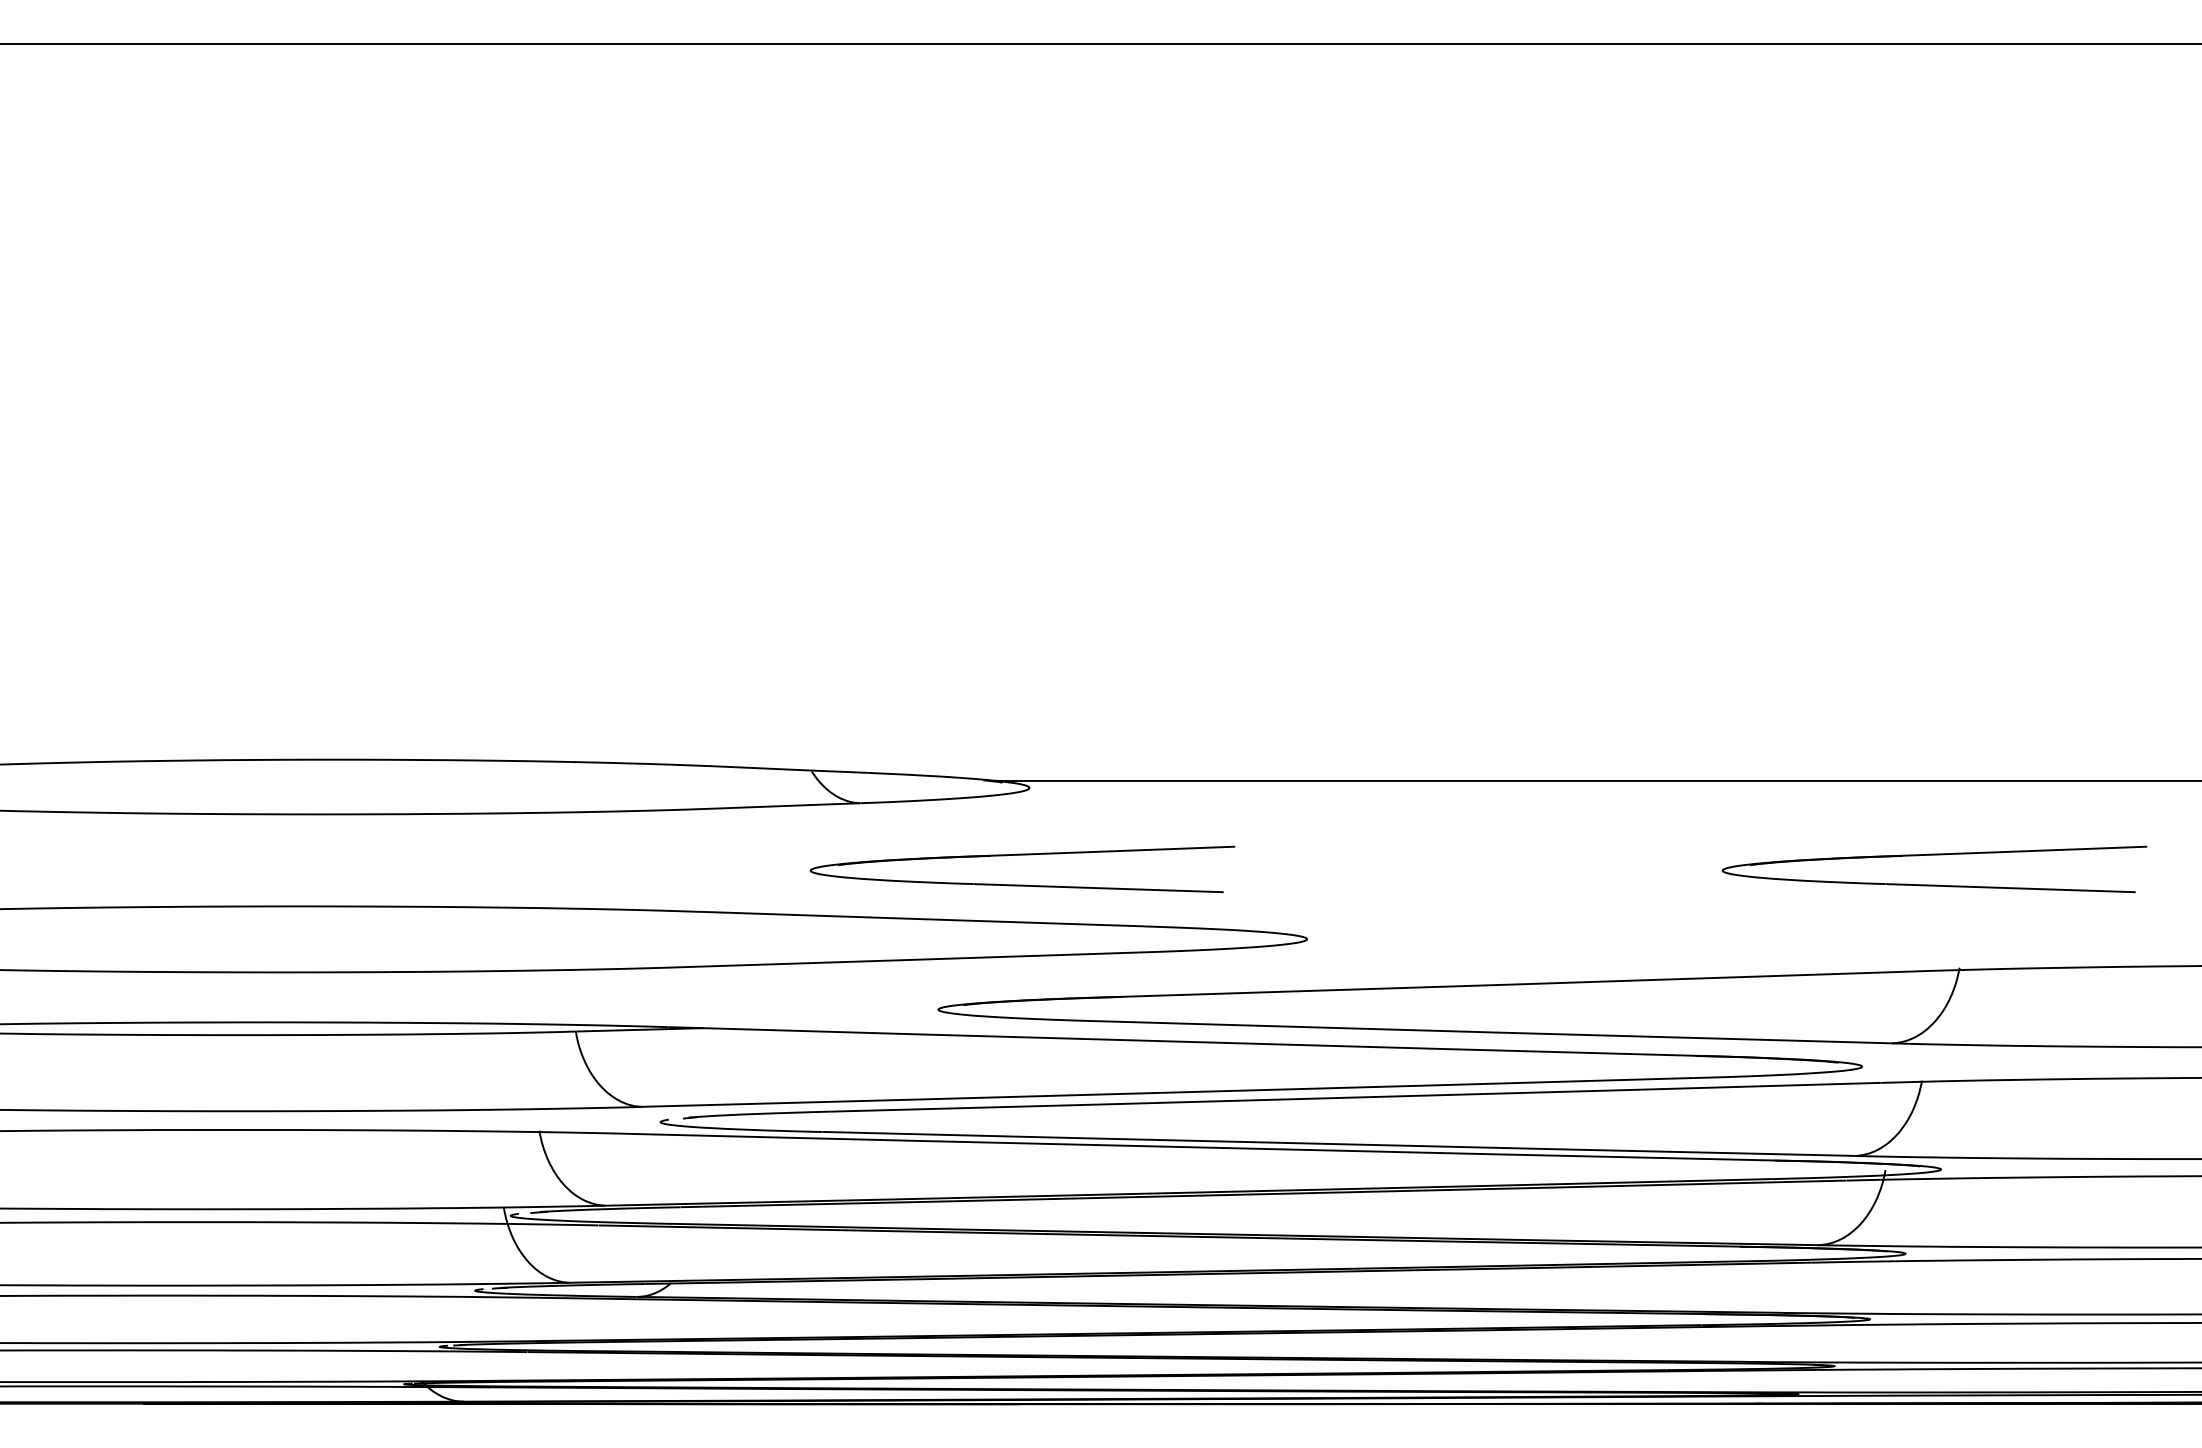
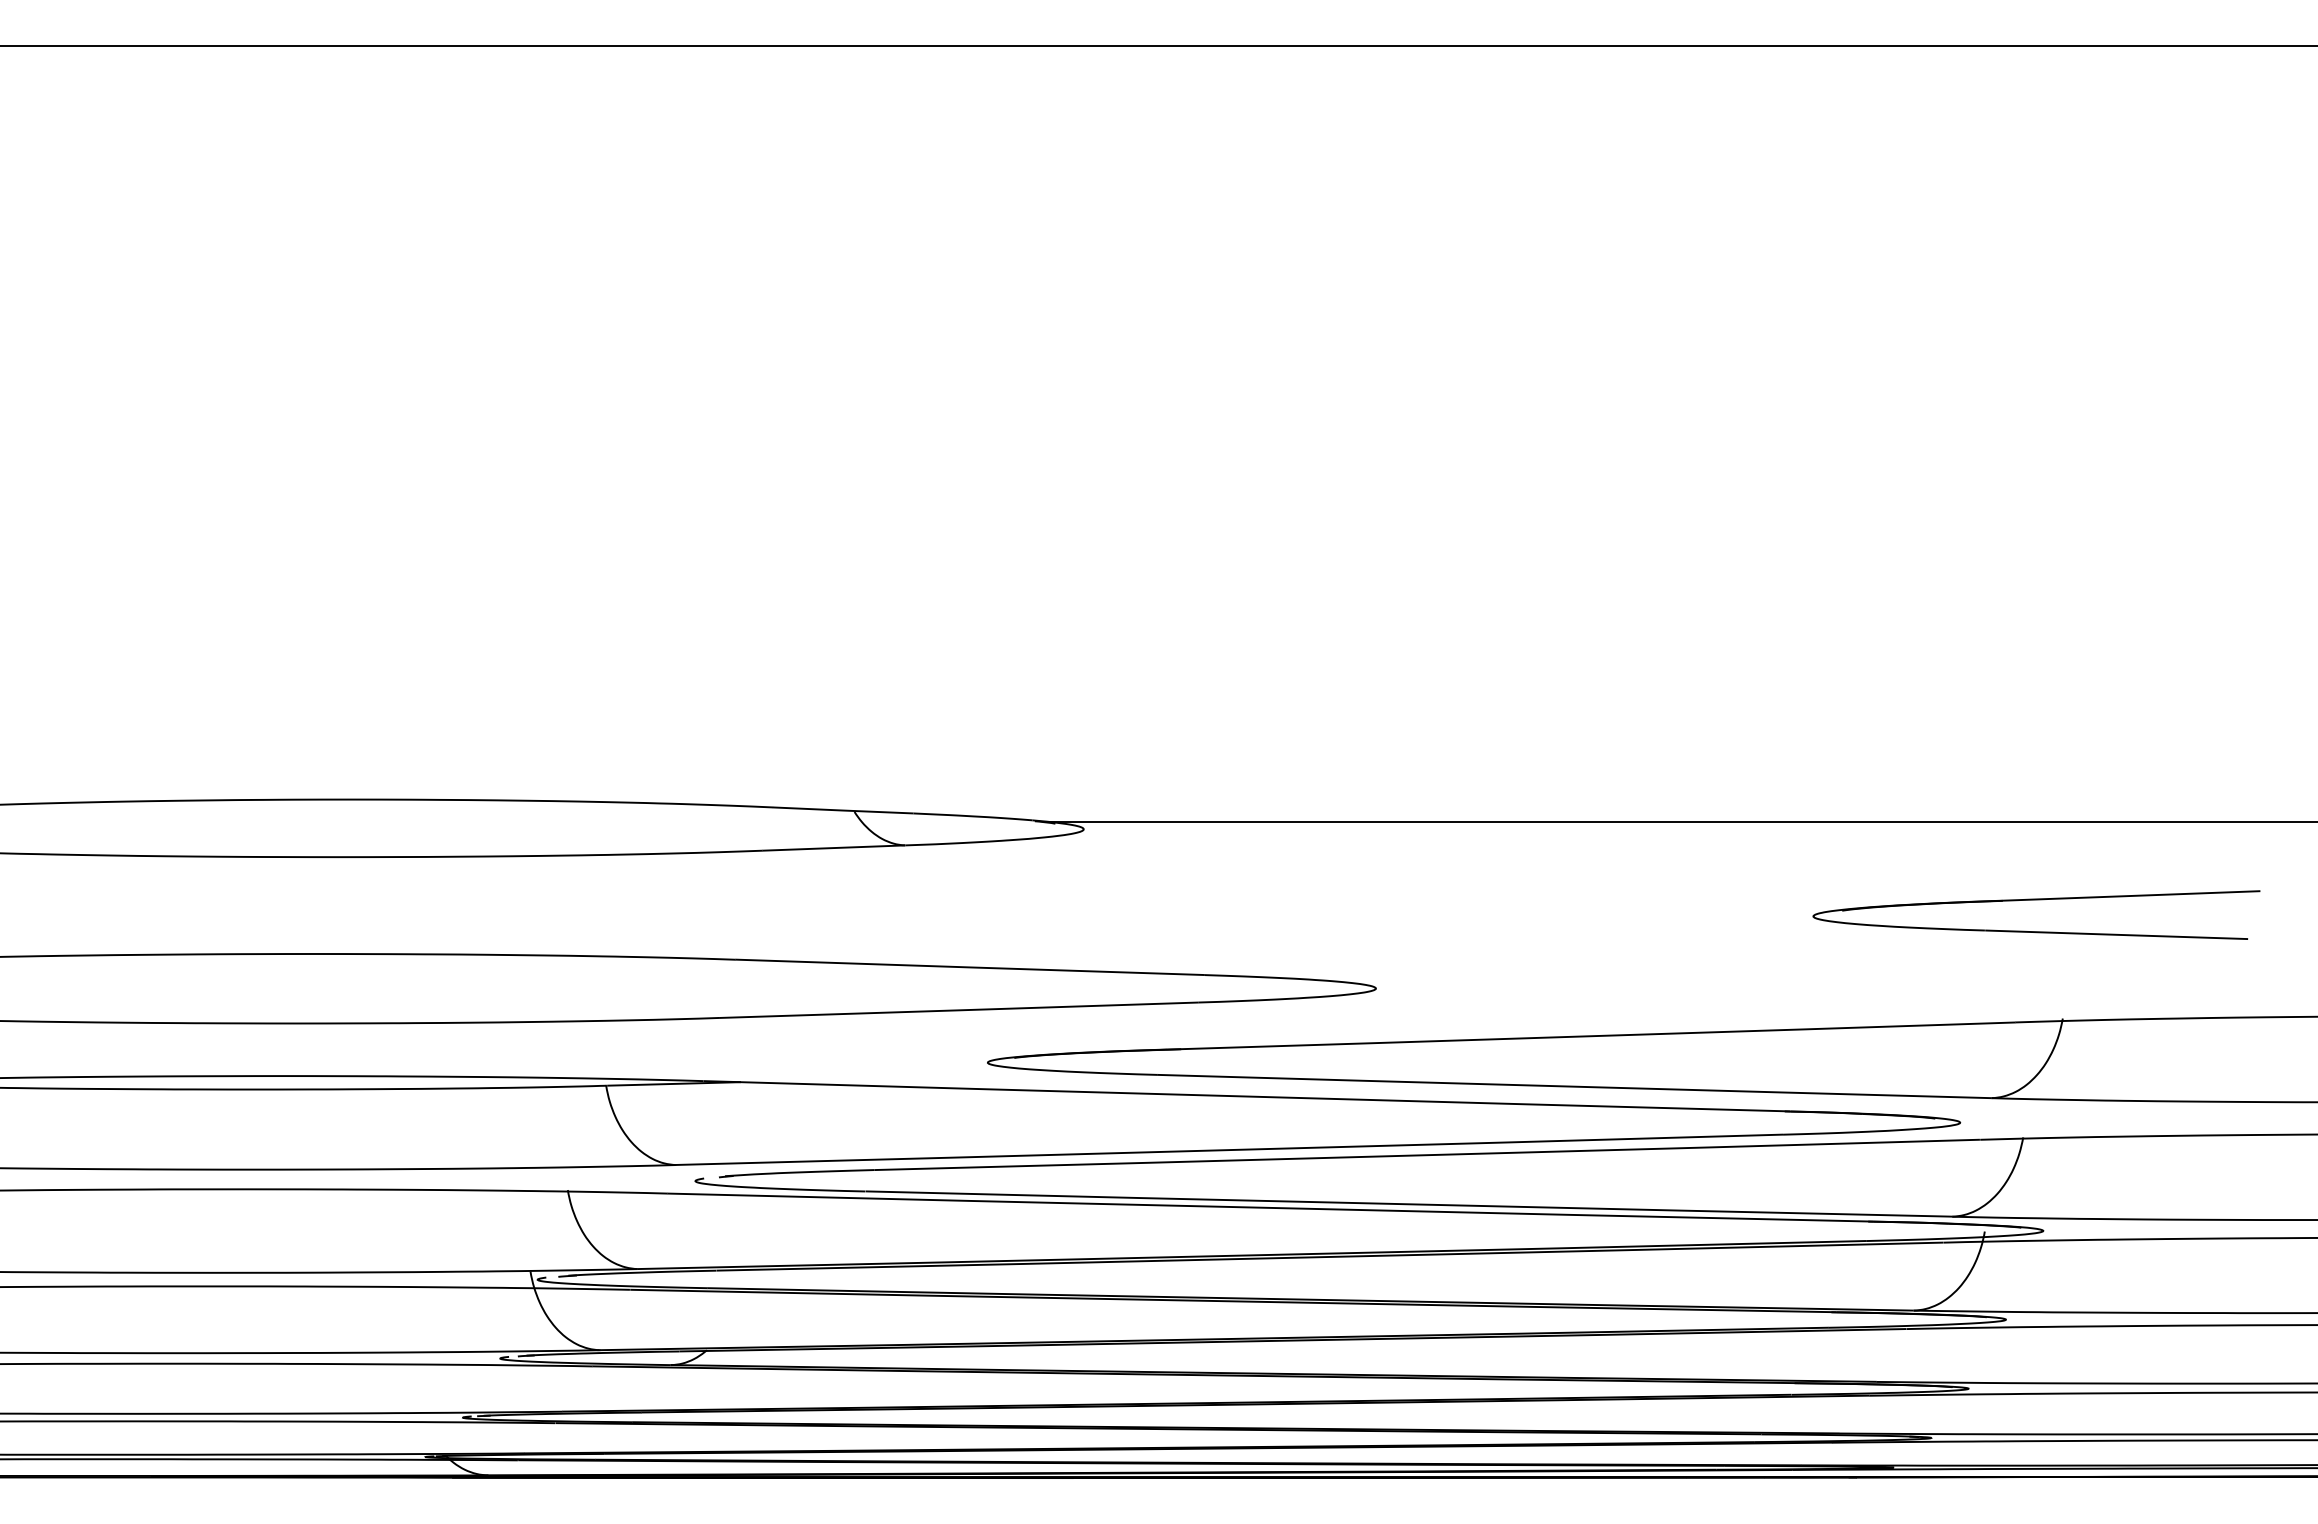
part: (1022, 855) -> (1076, 900), removed

